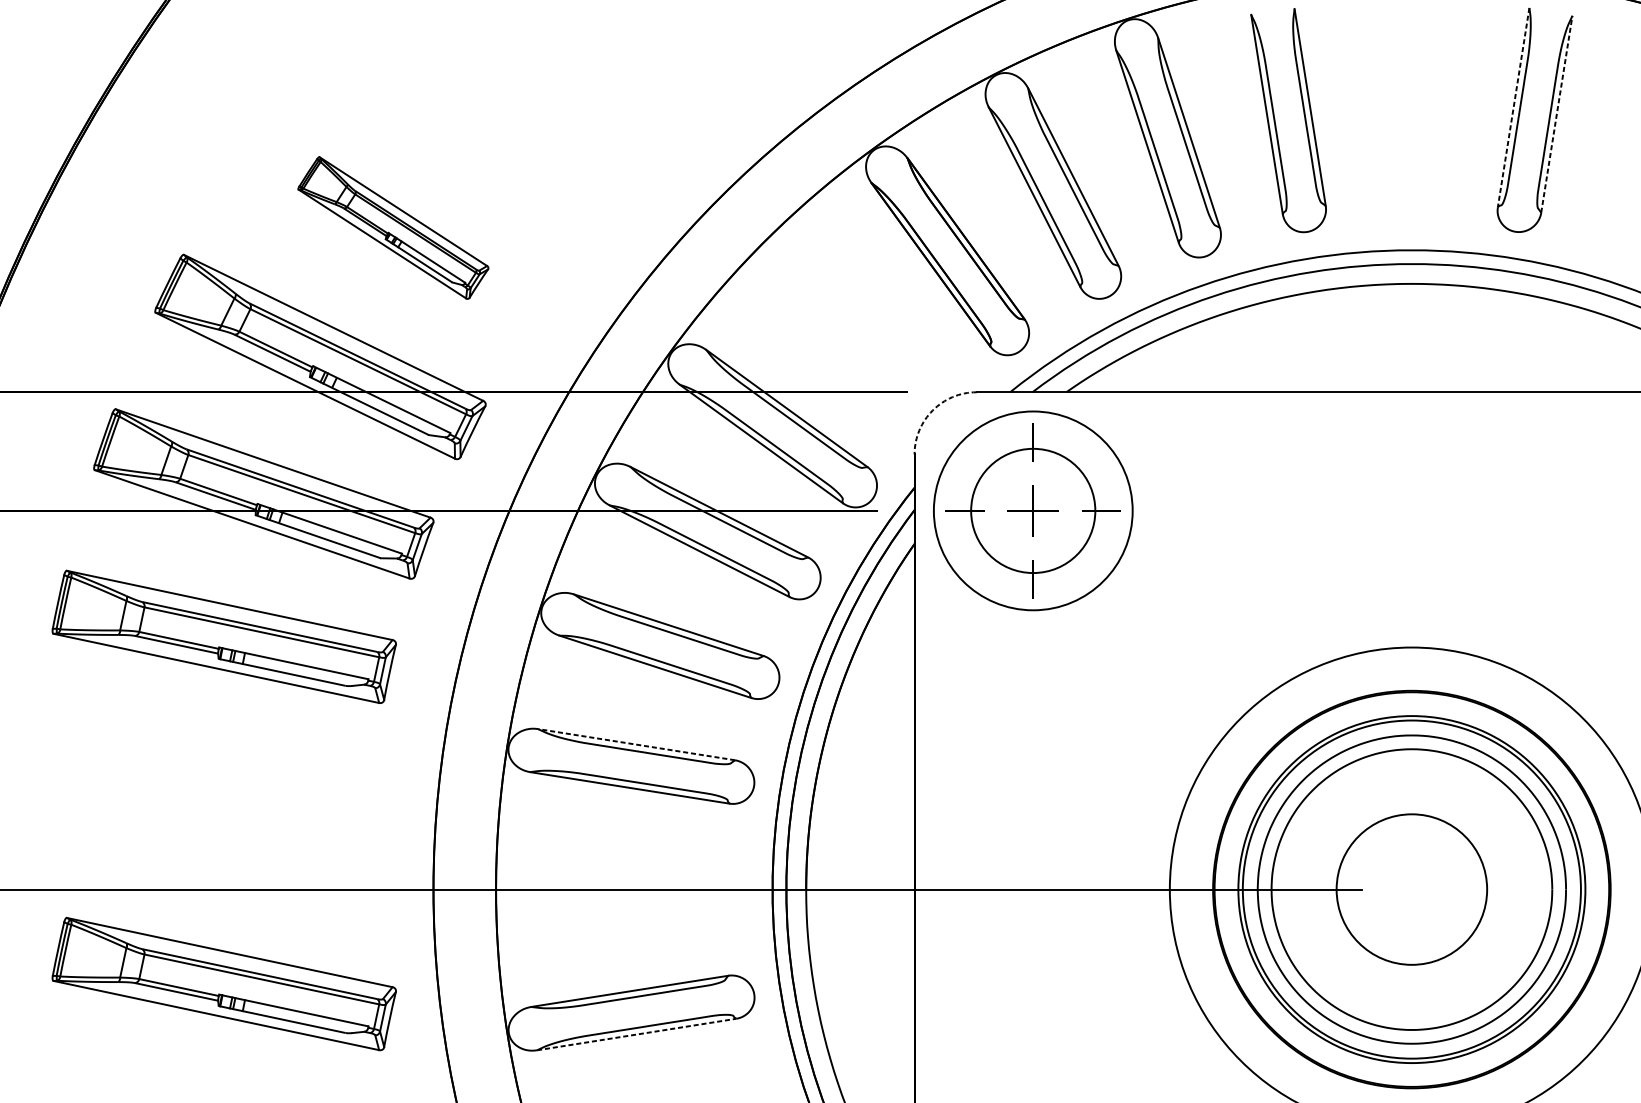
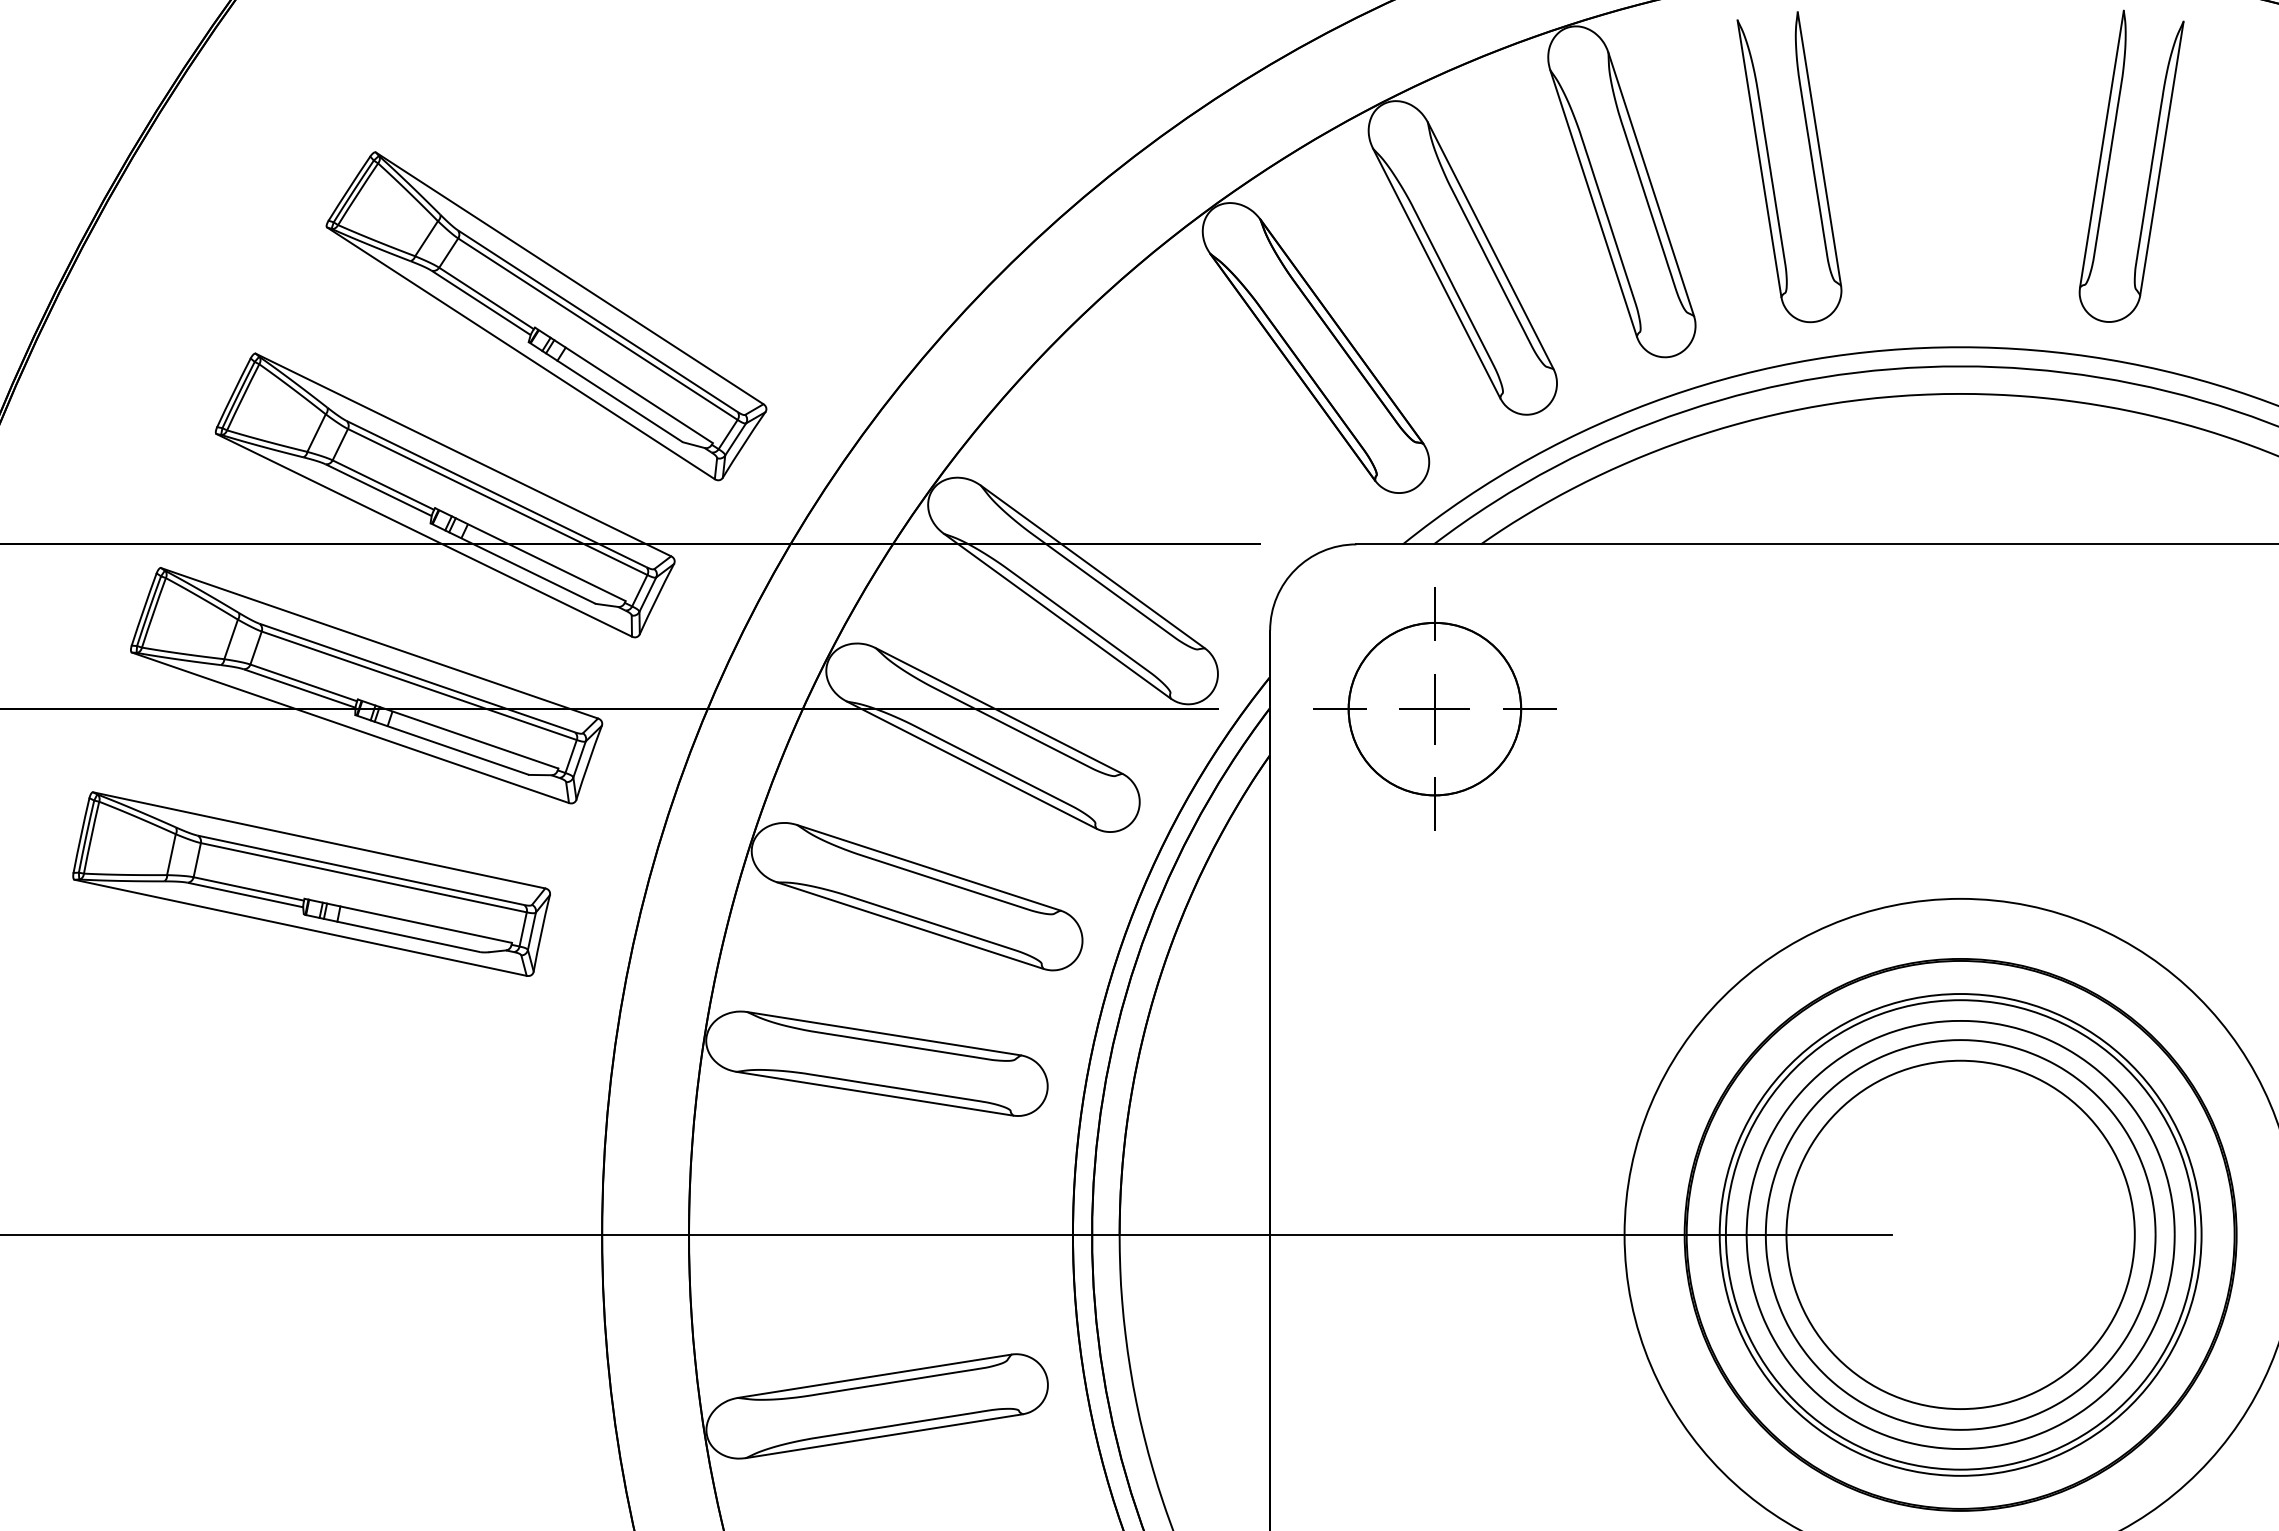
line: (1513, 107) -> (2101, 149), dashed -> solid
line: (1557, 113) -> (2162, 157), dashed -> solid
part: (393, 228) -> (546, 316), size x1.67
arc: (932, 410) -> (1295, 569), dashed -> solid
circle: (1032, 510) -> (1434, 708), size x0.62
line: (636, 744) -> (883, 1033), dashed -> solid
circle: (1411, 889) -> (1960, 1234), size x1.67
part: (224, 983) -> (311, 1365), removed
line: (636, 1034) -> (884, 1436), dashed -> solid

